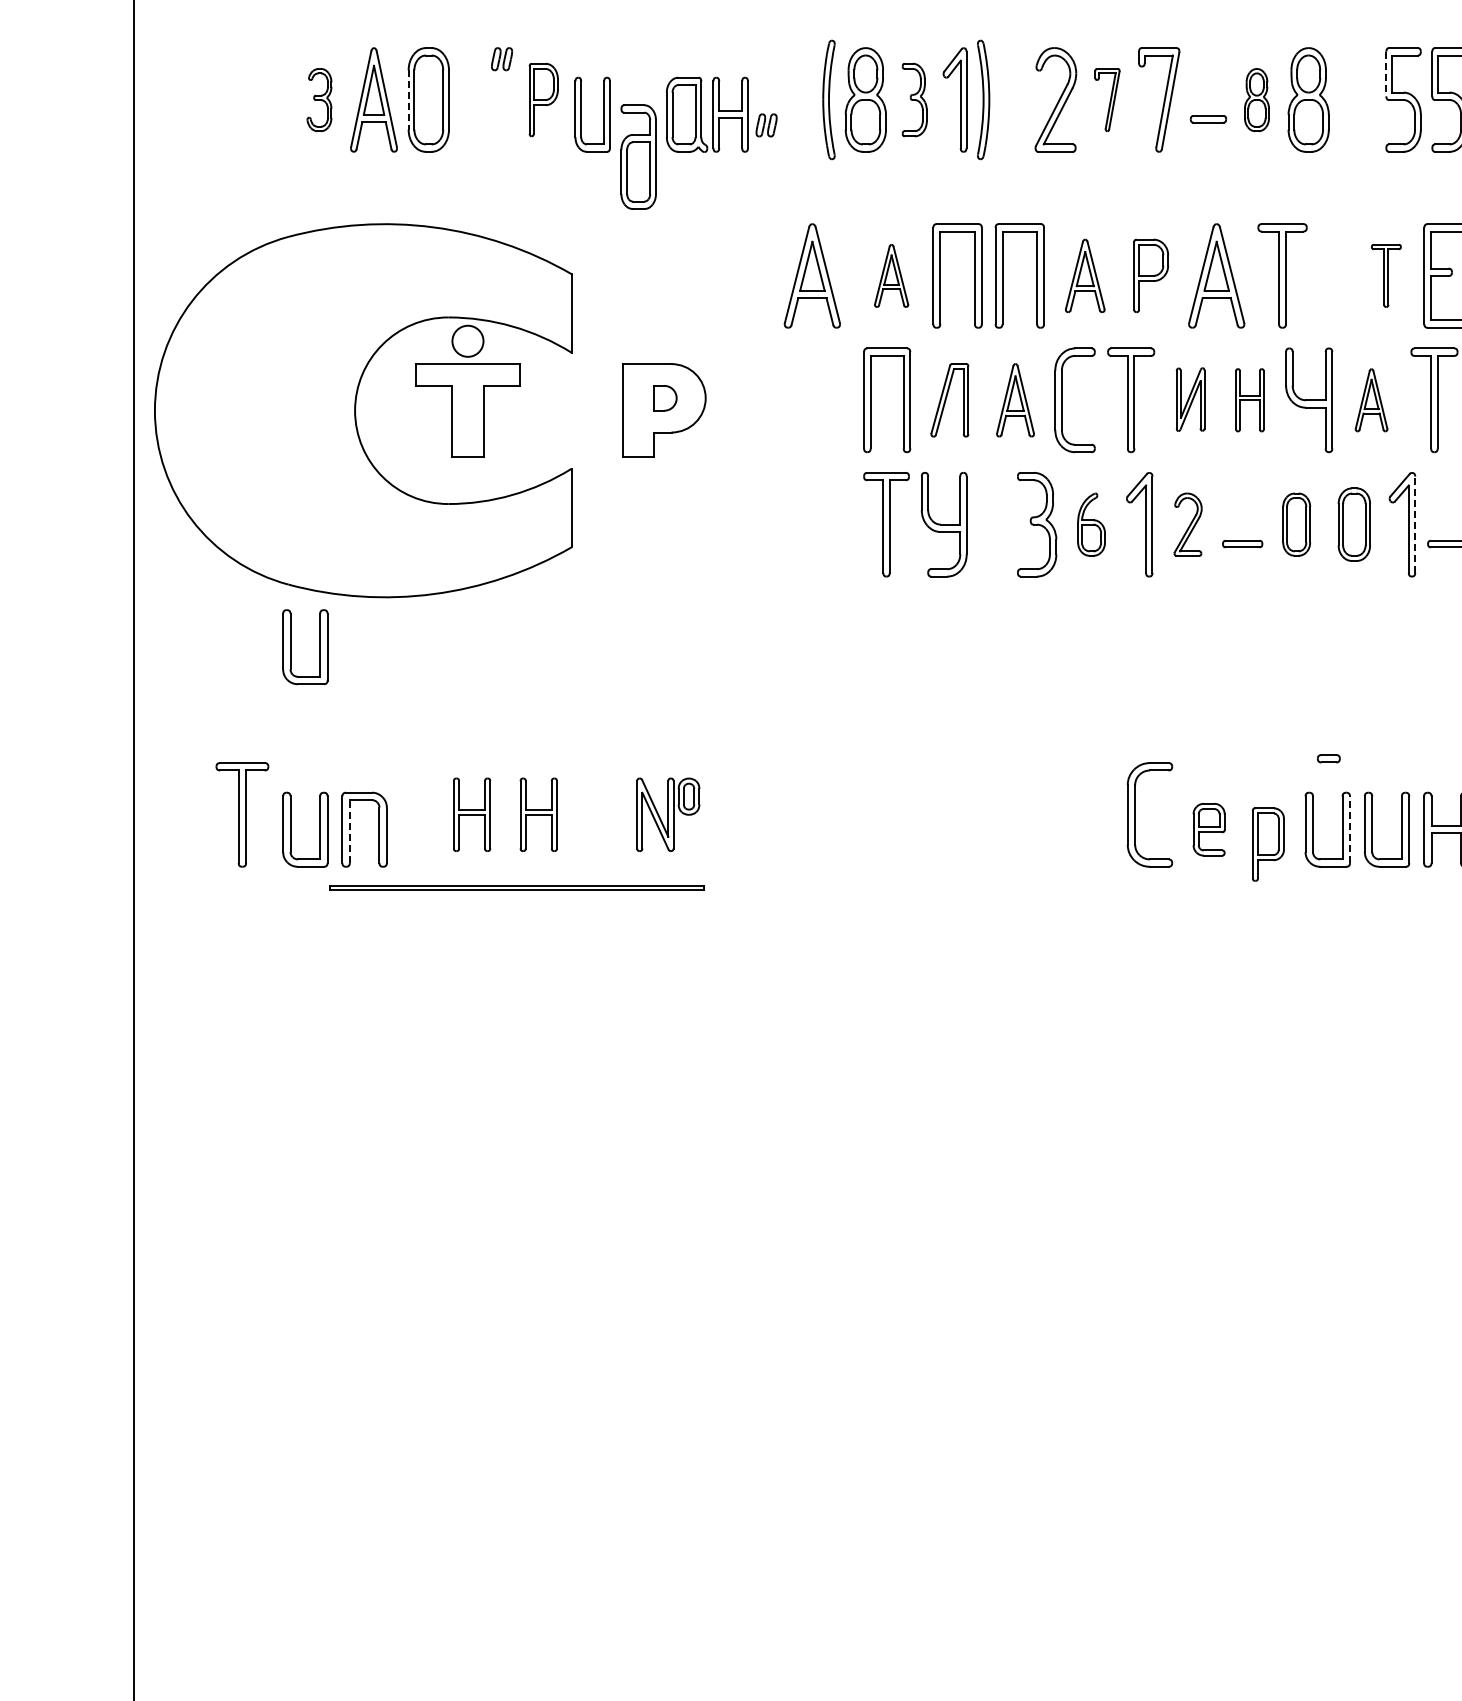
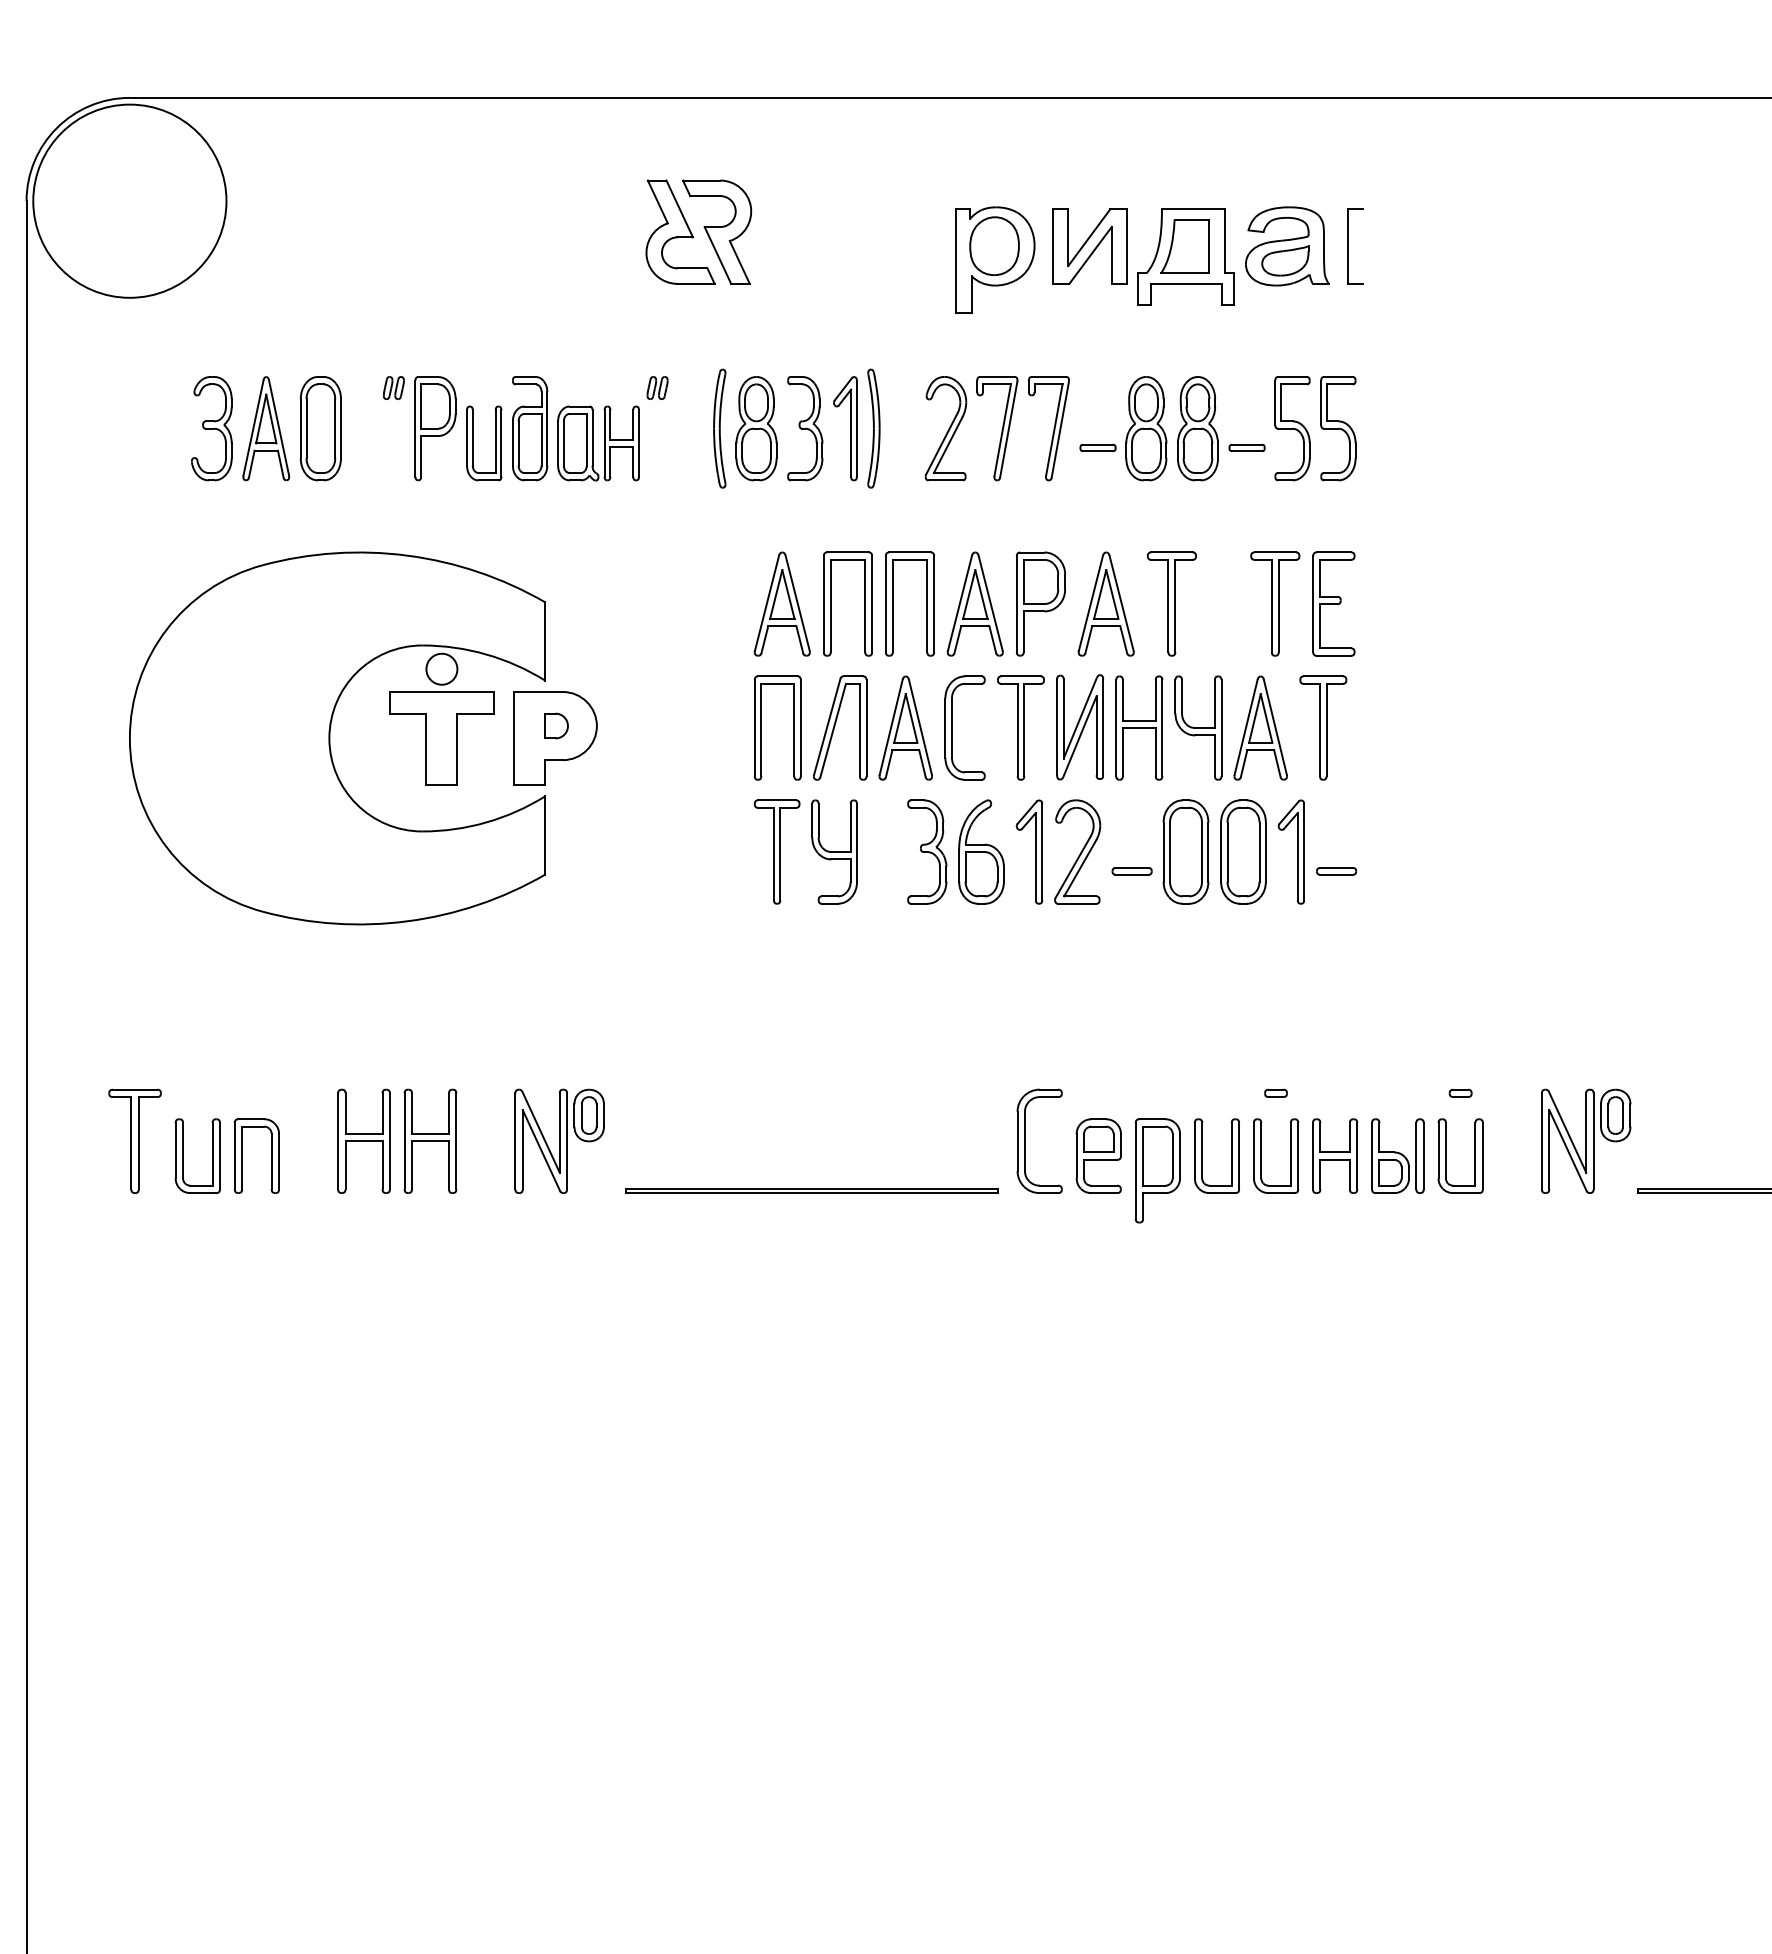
line: (1386, 74) -> (1275, 403), dashed -> solid
part: (319, 99) -> (211, 428), size x1.67
line: (408, 99) -> (300, 428), dashed -> solid
part: (543, 99) -> (435, 428), size x1.43
part: (914, 99) -> (805, 428), size x1.43
part: (1107, 99) -> (997, 428), size x1.67
part: (1257, 99) -> (1146, 428), size x1.67
part: (1357, 118) -> (1246, 447), added
part: (766, 124) -> (657, 387), moved
part: (639, 156) -> (530, 428), moved
part: (811, 275) -> (702, 603), removed
part: (890, 275) -> (781, 603), size x1.67
part: (1084, 275) -> (974, 603), size x1.43
part: (1150, 275) -> (1040, 603), size x1.43
part: (1386, 275) -> (1275, 603), size x1.67
part: (950, 399) -> (840, 727), size x1.43
part: (1015, 399) -> (905, 727), size x1.43
part: (1190, 399) -> (1080, 727), size x1.67
part: (1250, 399) -> (1139, 727), size x1.67
part: (1371, 399) -> (1260, 727), size x1.67
part: (356, 410) -> (330, 738), moved
part: (1091, 524) -> (981, 851), size x1.67
part: (1187, 524) -> (1077, 851), size x1.67
part: (1296, 524) -> (1185, 851), size x1.67
part: (1354, 524) -> (1243, 851), size x1.43
line: (1415, 524) -> (1304, 851), dashed -> solid
part: (290, 646) -> (183, 973), removed
part: (1328, 757) -> (1275, 1092), moved
part: (471, 814) -> (363, 1140), size x1.43
part: (538, 814) -> (430, 1140), size x1.43
part: (668, 814) -> (559, 1140), size x1.43
part: (1208, 829) -> (1098, 1155), size x1.43
line: (1350, 829) -> (1239, 1155), dashed -> solid
line: (350, 831) -> (242, 1157), dashed -> solid
part: (1268, 844) -> (1157, 1170), size x1.43
part: (516, 887) -> (811, 1190), moved

